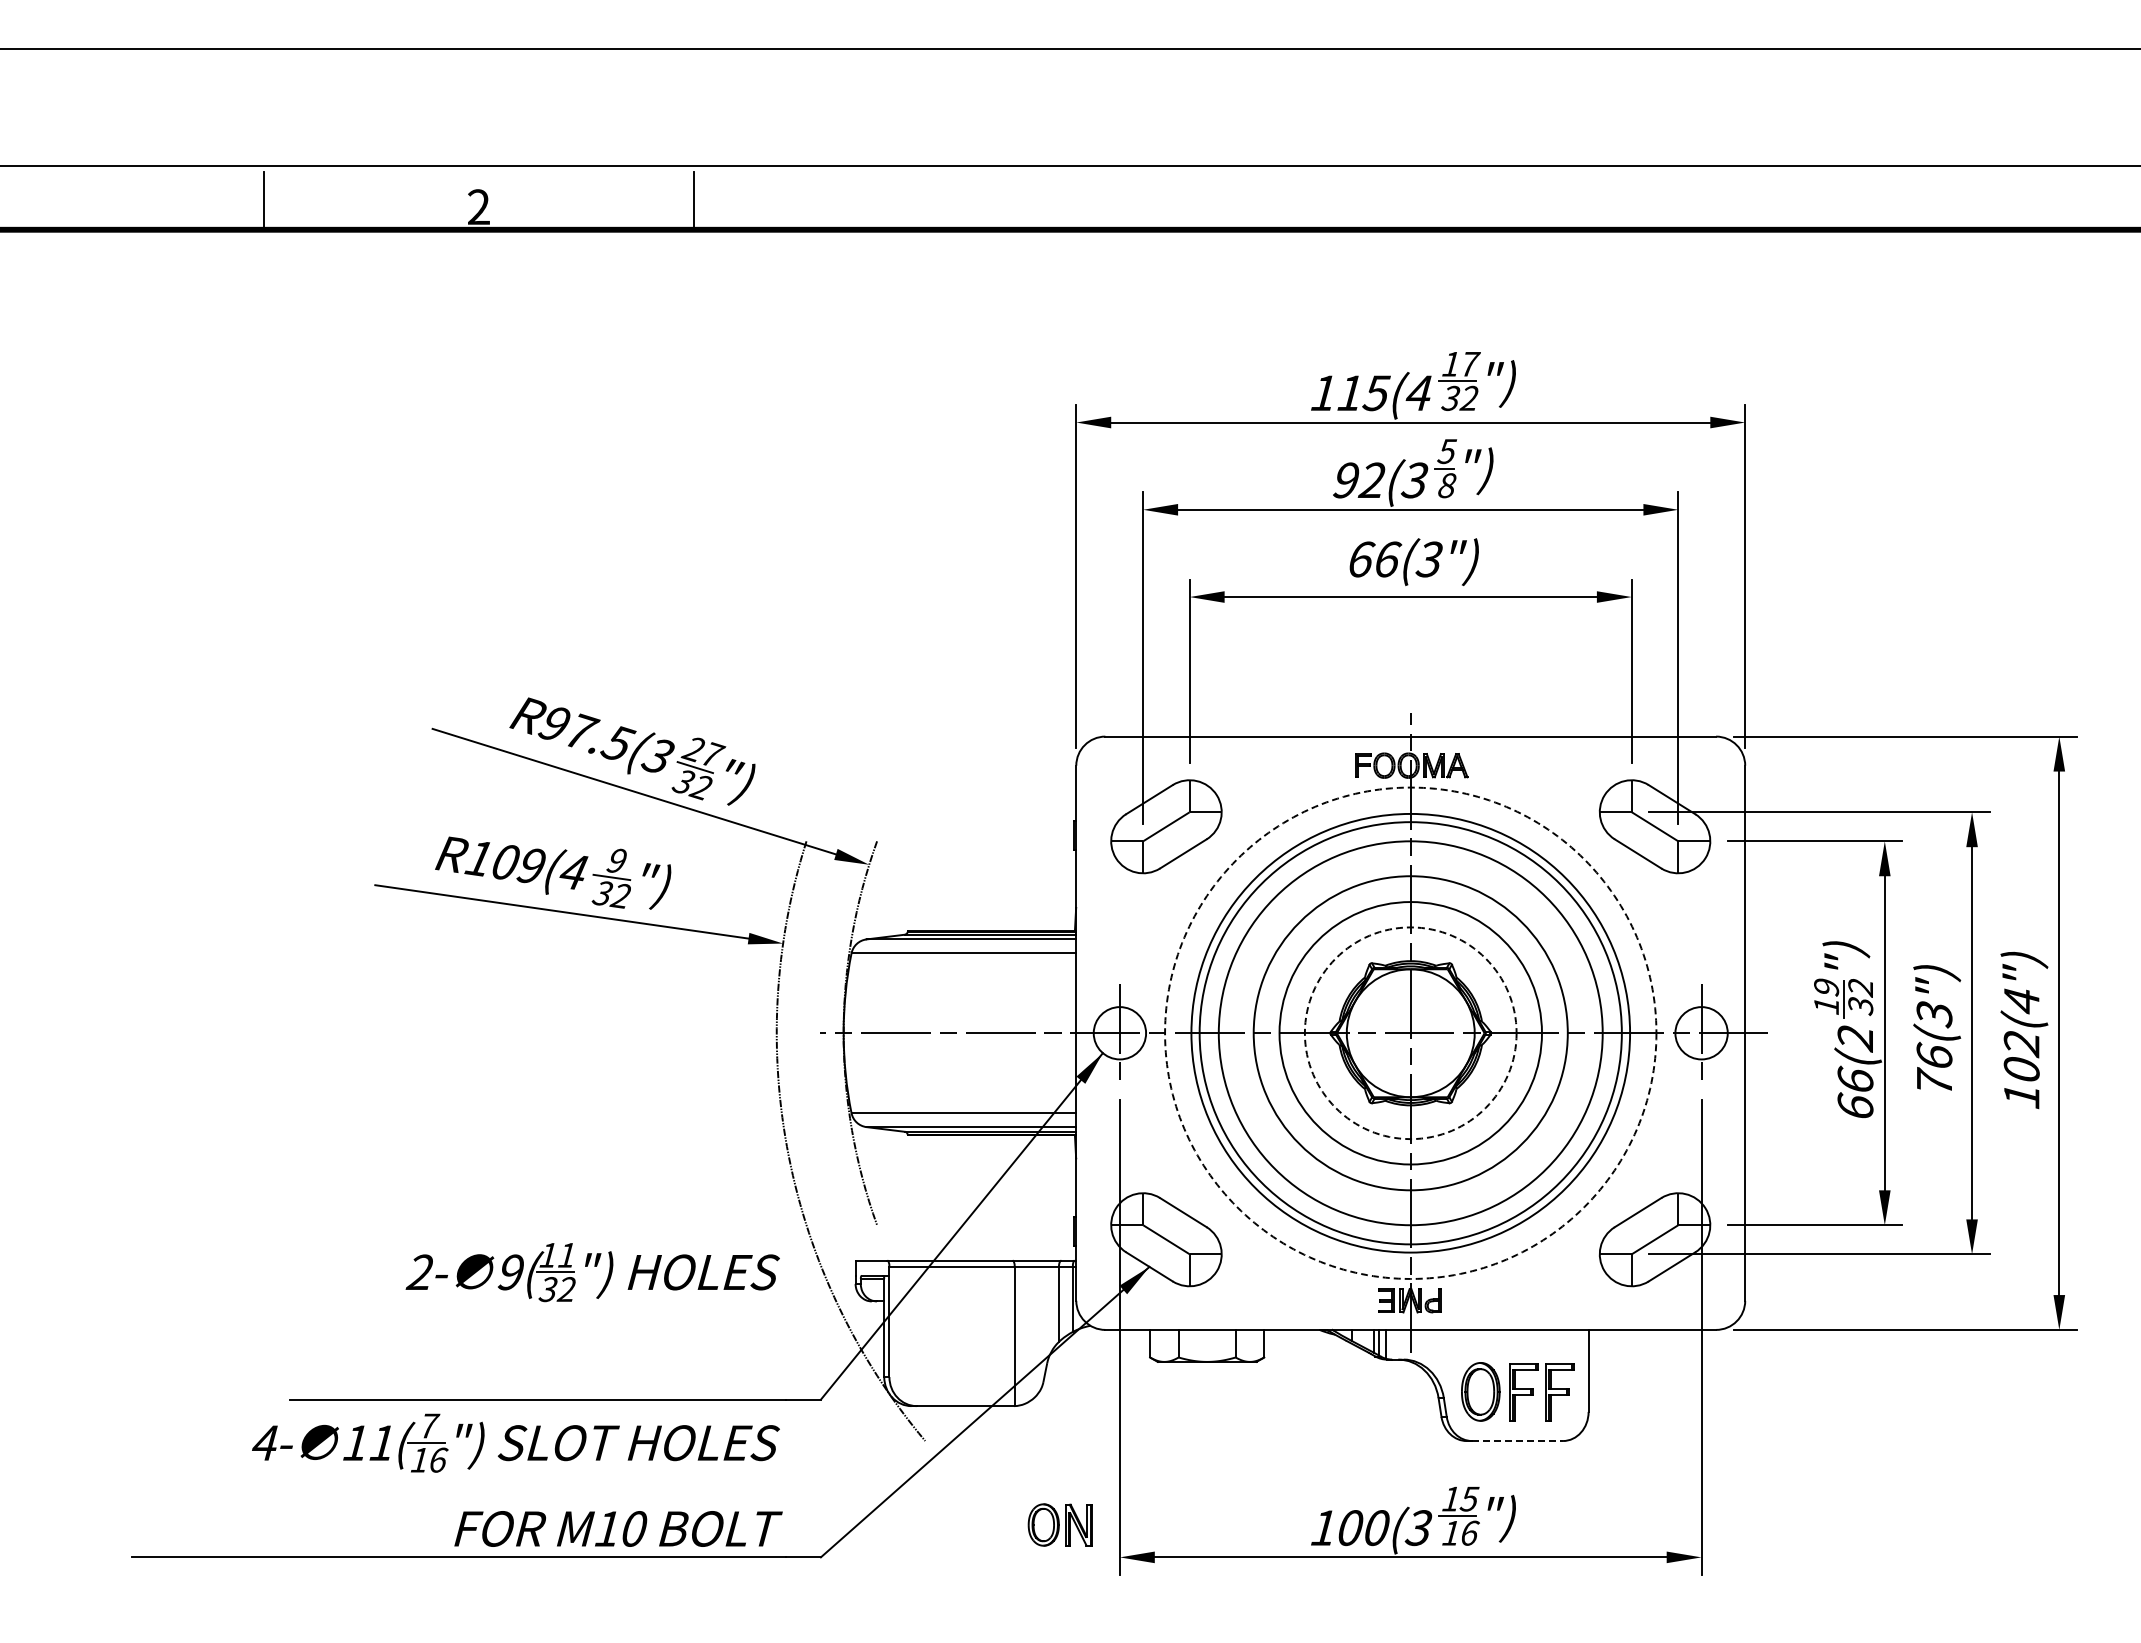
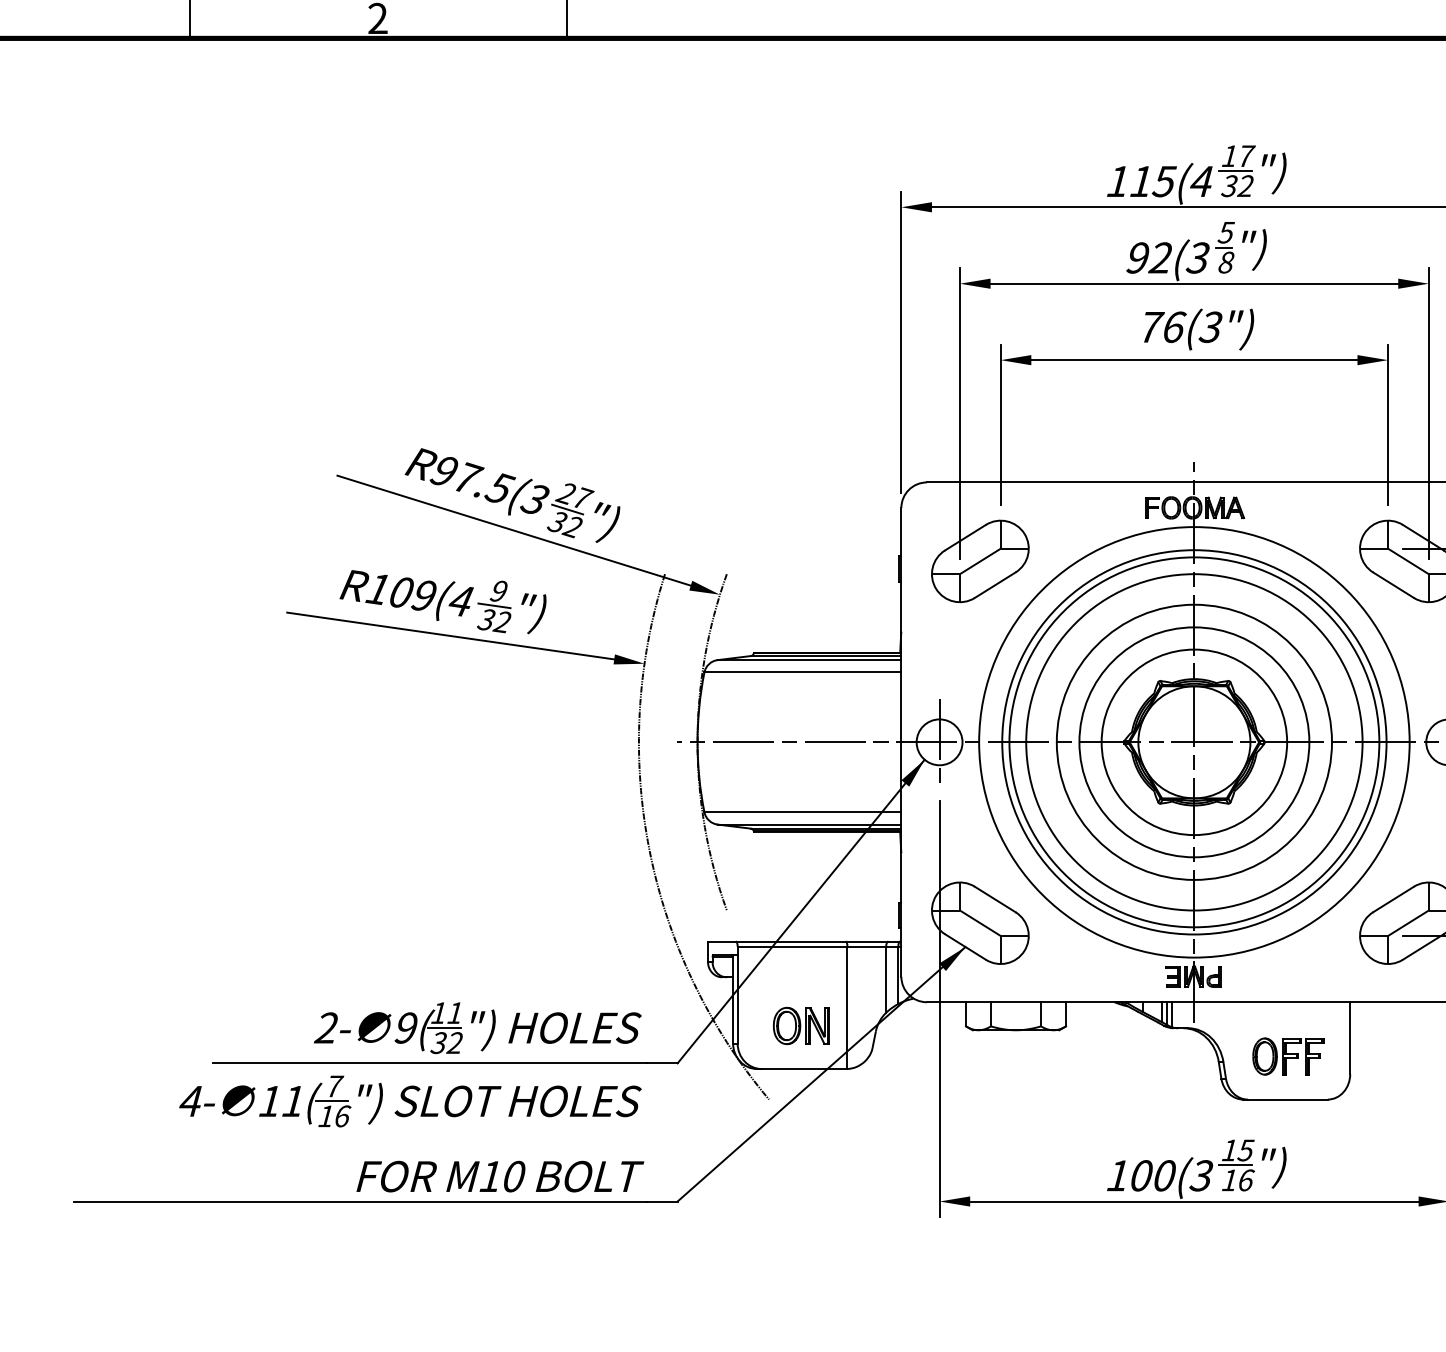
text: (1363, 559) -> (1152, 327), 66 -> 76
circle: (1410, 1032) -> (1194, 741), dashed -> solid
circle: (1410, 1033) -> (1194, 742), dashed -> solid
part: (594, 1266) -> (479, 1022), moved
part: (1517, 1391) -> (1287, 1056), size x0.71
line: (1517, 1441) -> (1287, 1099), dashed -> solid
part: (1059, 1524) -> (800, 1025), moved

